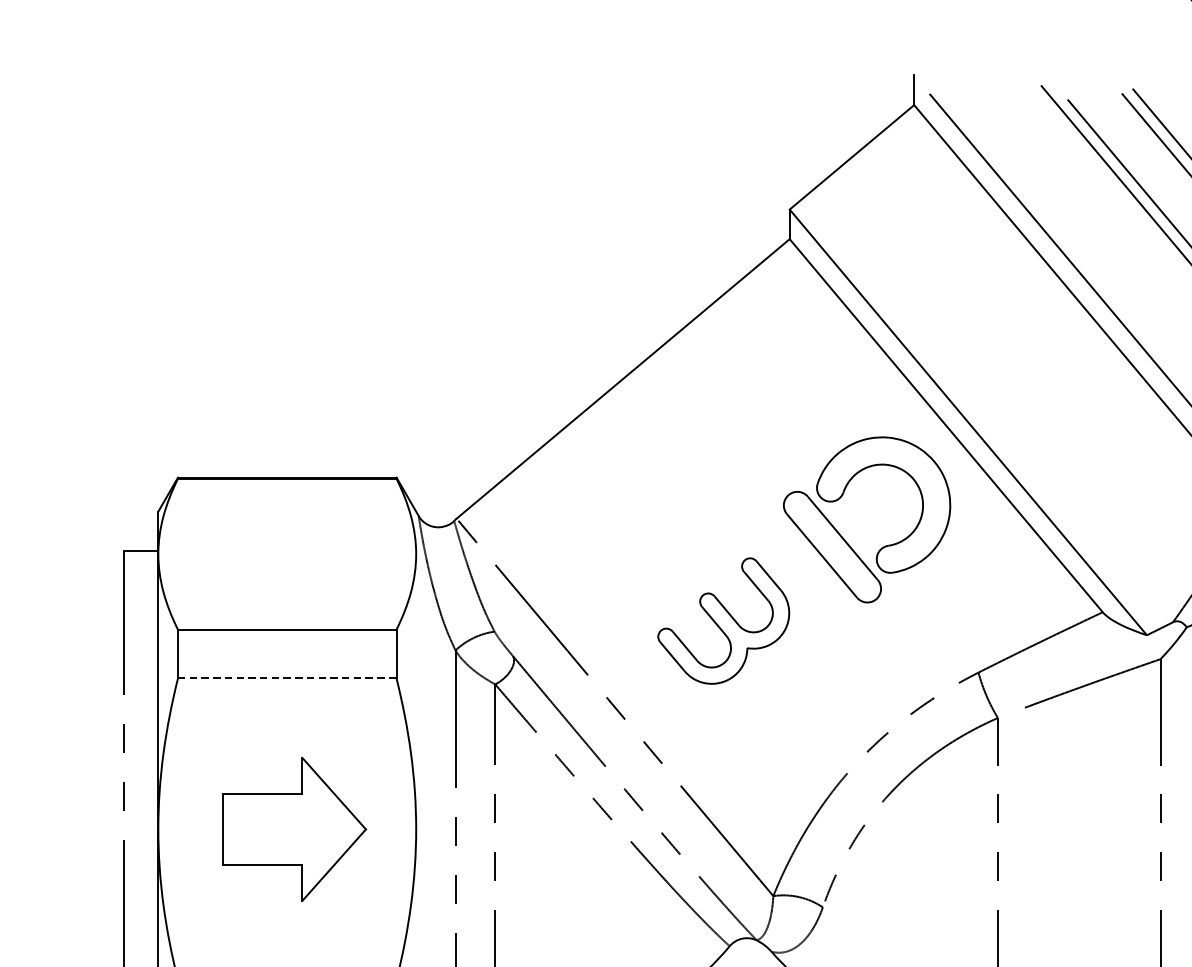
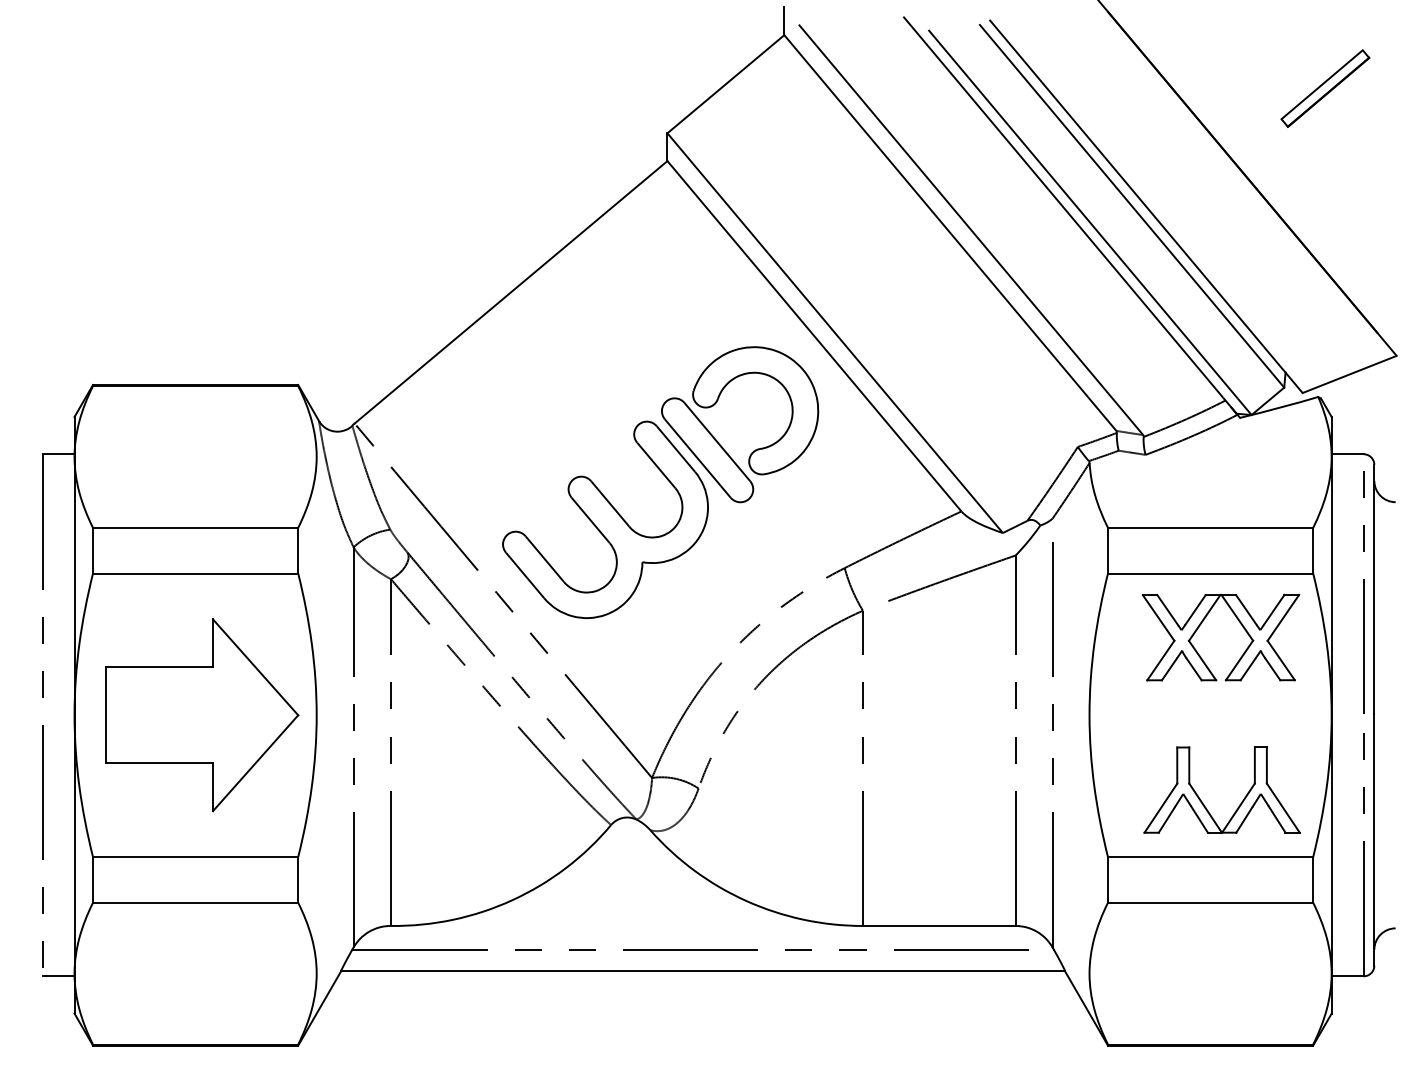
part: (723, 620) -> (605, 519), size x1.67
line: (287, 678) -> (195, 573), dashed -> solid
part: (294, 829) -> (202, 715), size x1.43

